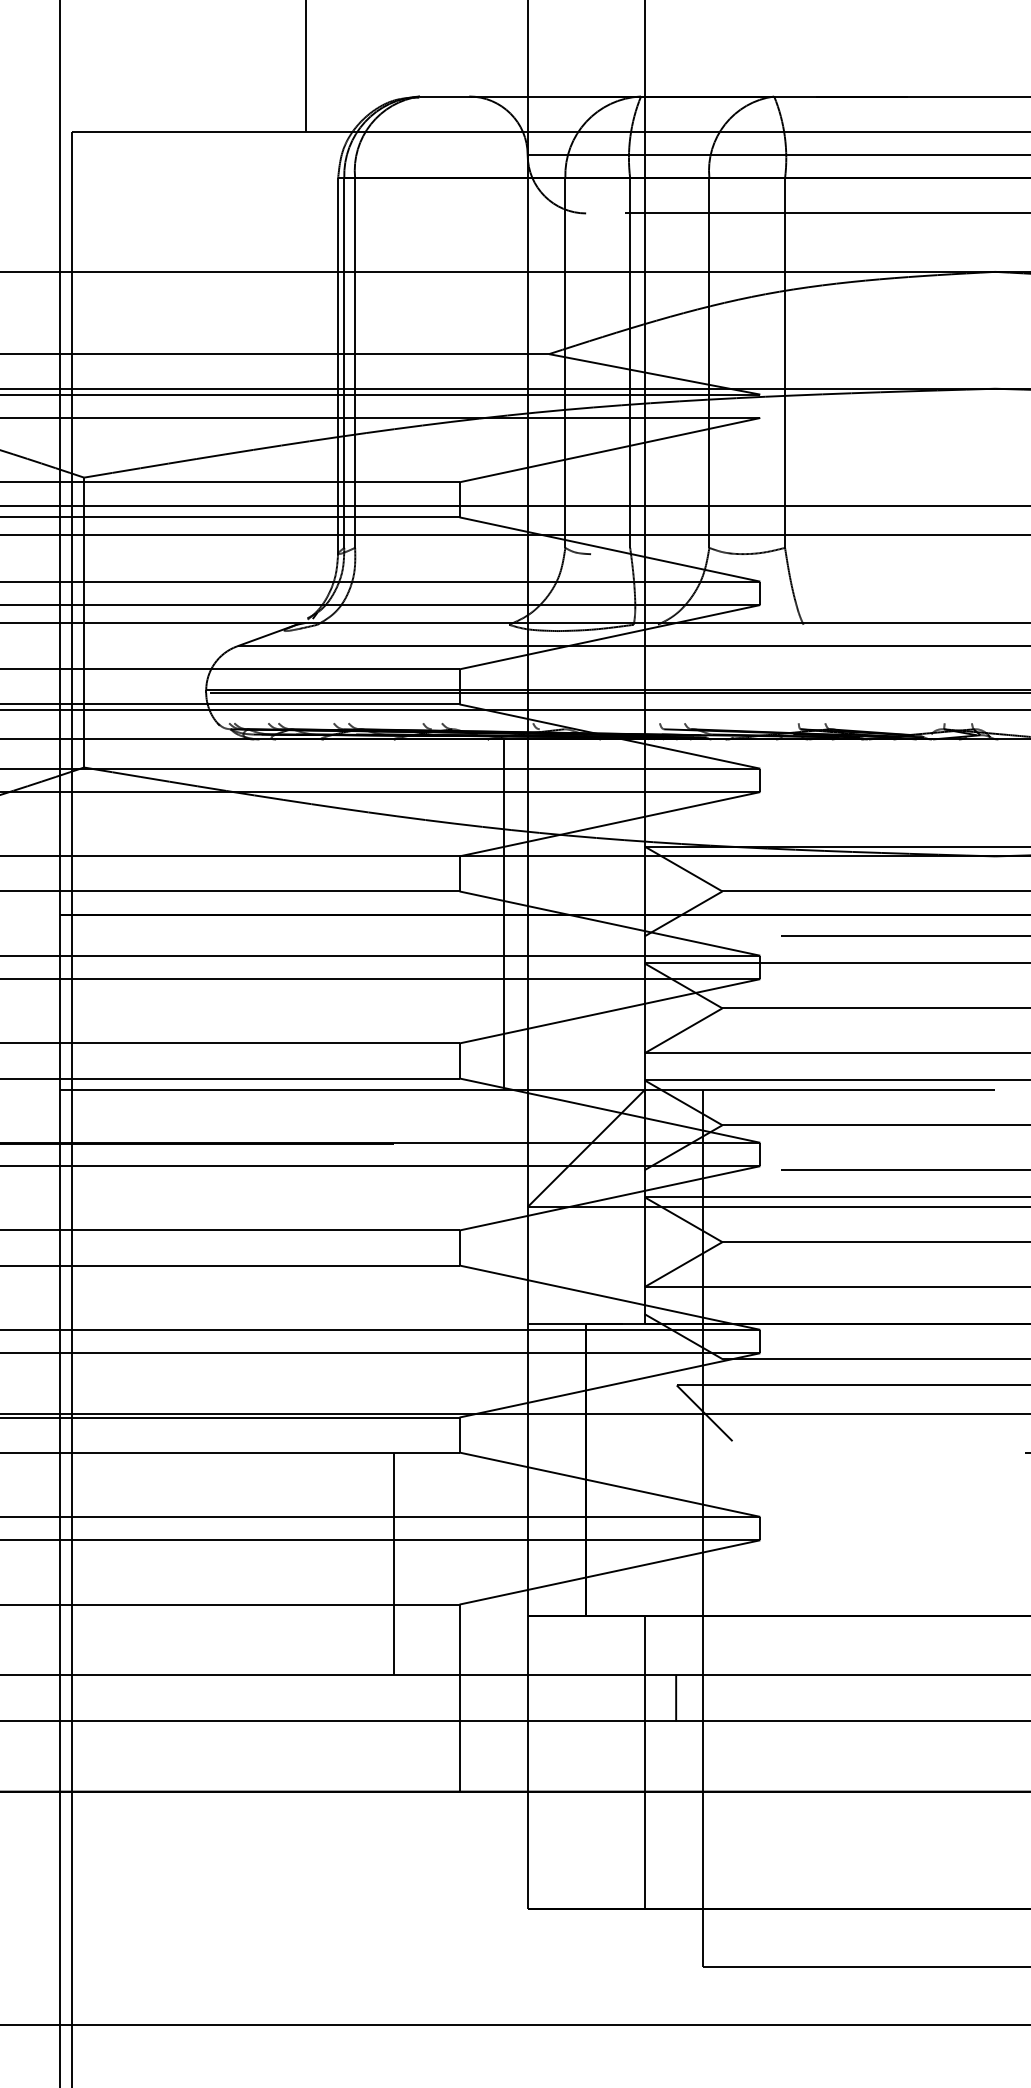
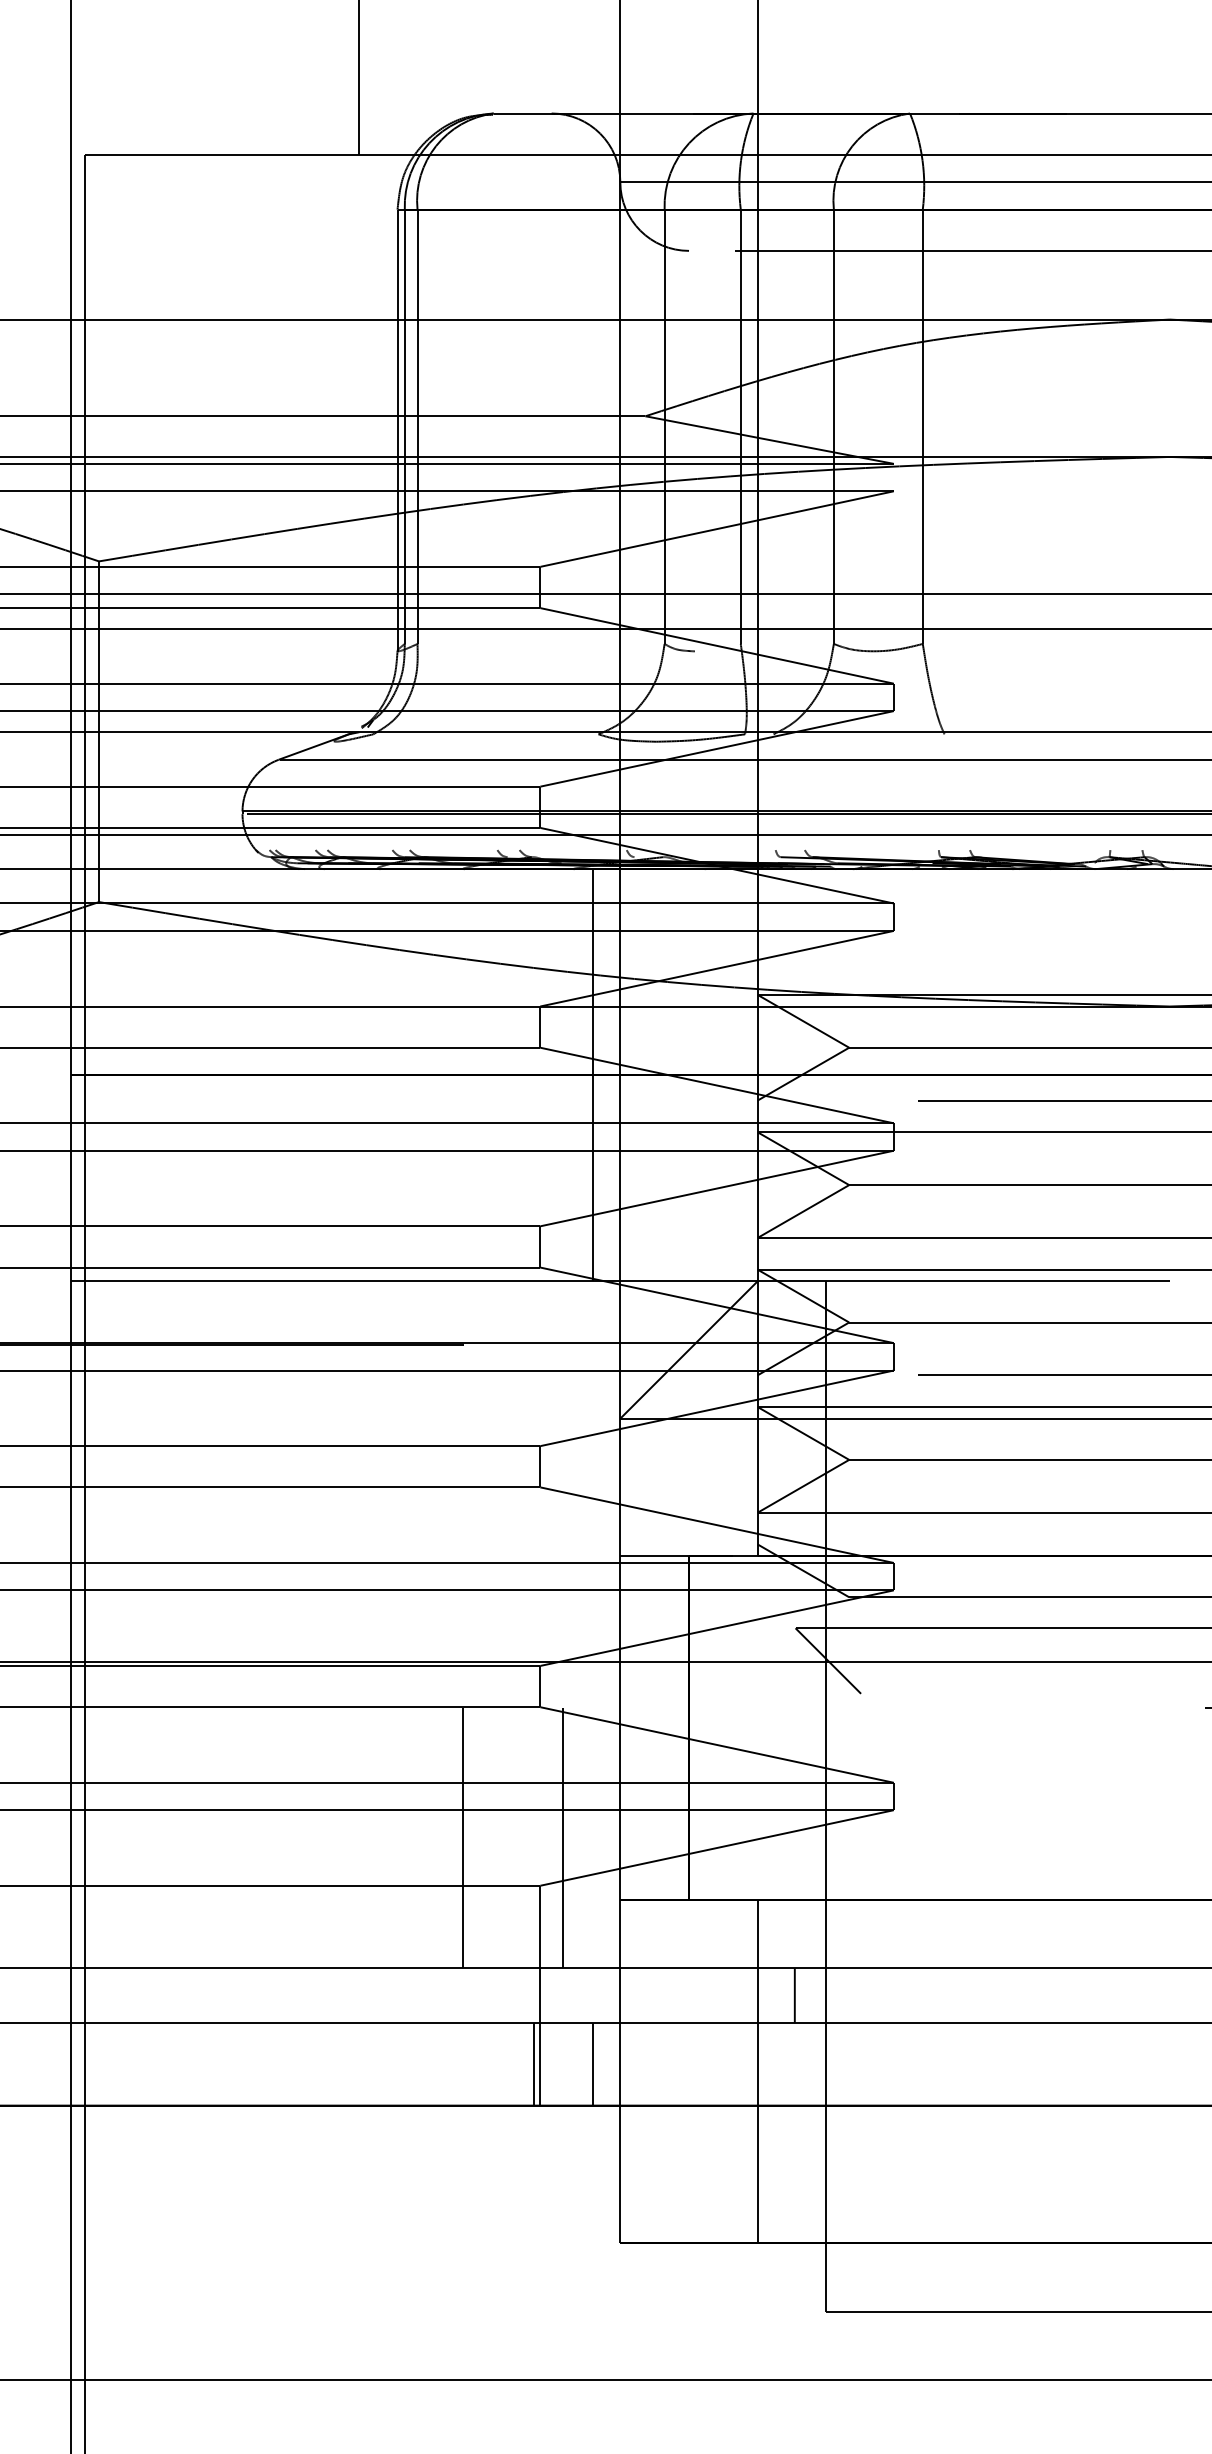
line: (479, 1563) -> (563, 1837), added
line: (454, 1756) -> (534, 2064), added
line: (504, 1756) -> (592, 2064), added

